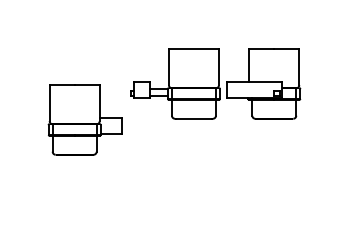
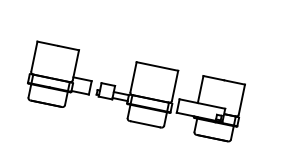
part: (215, 83) -> (169, 98), moved

